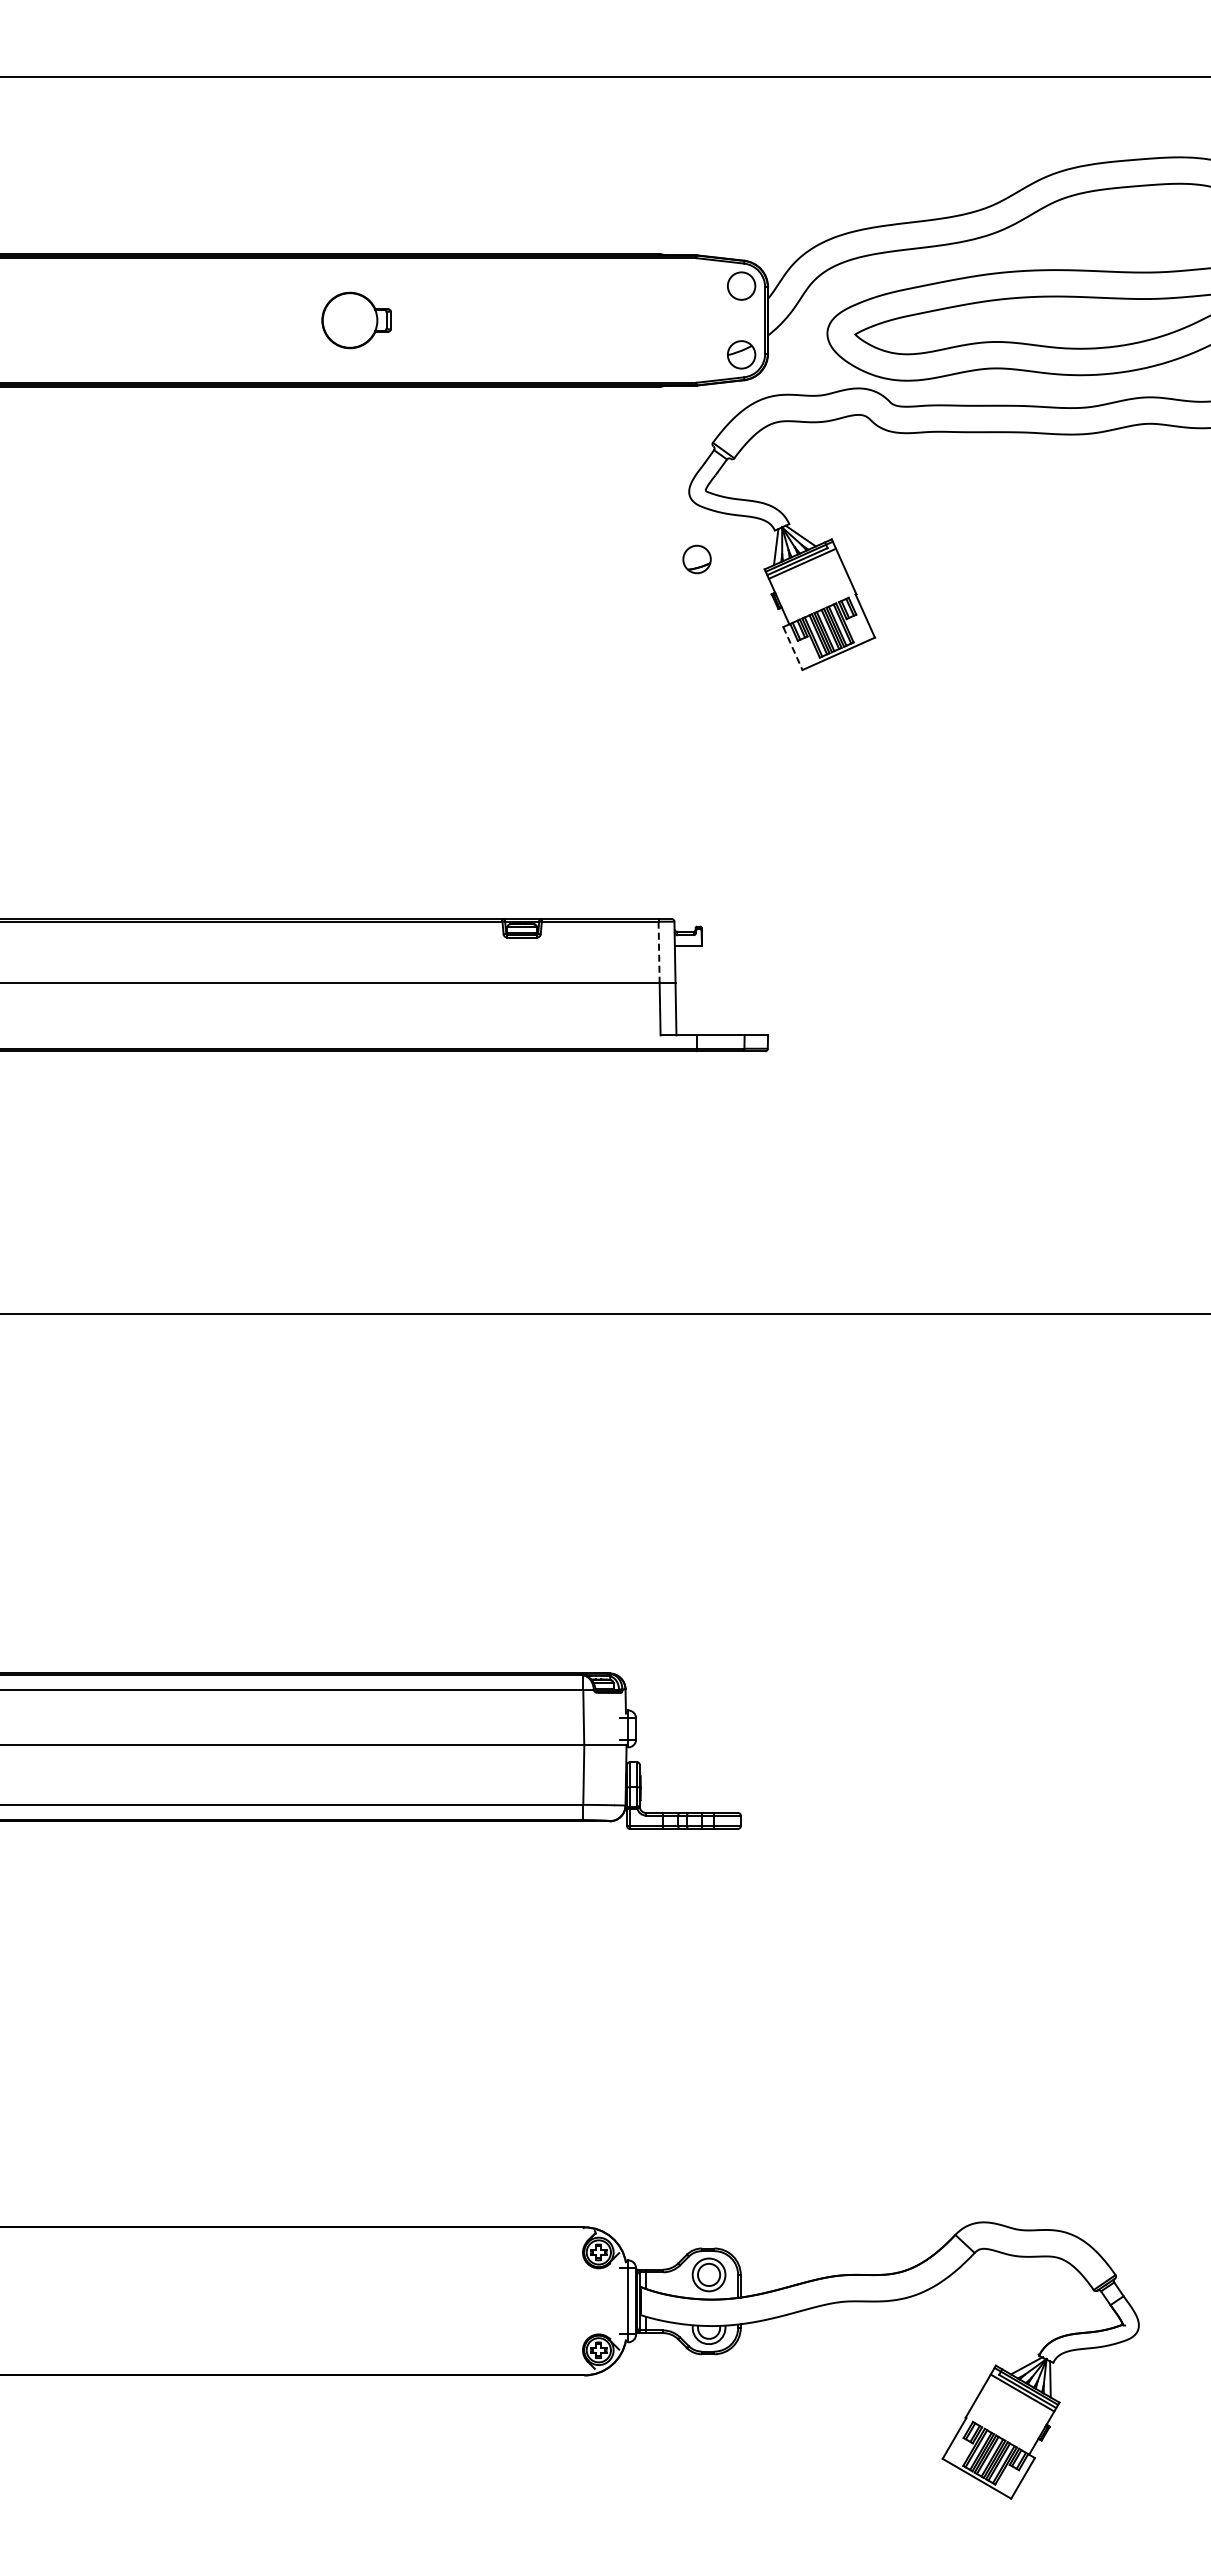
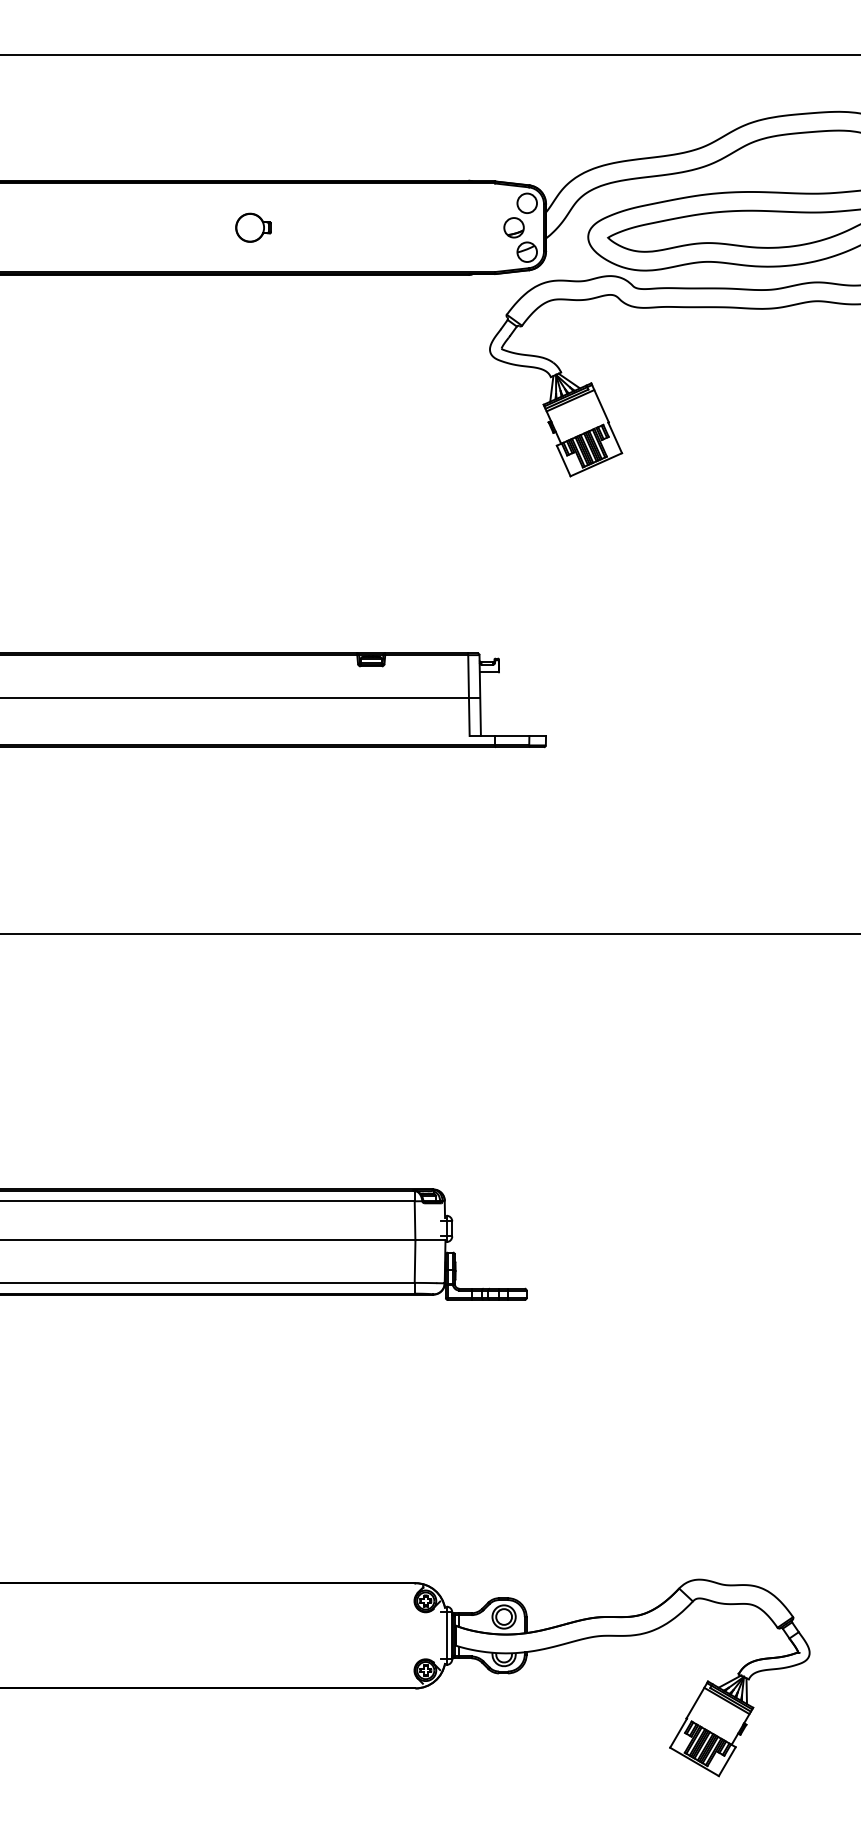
part: (356, 320) -> (253, 227), size x0.71
part: (696, 559) -> (513, 227), moved
line: (792, 648) -> (563, 460), dashed -> solid
line: (659, 952) -> (468, 677), dashed -> solid

